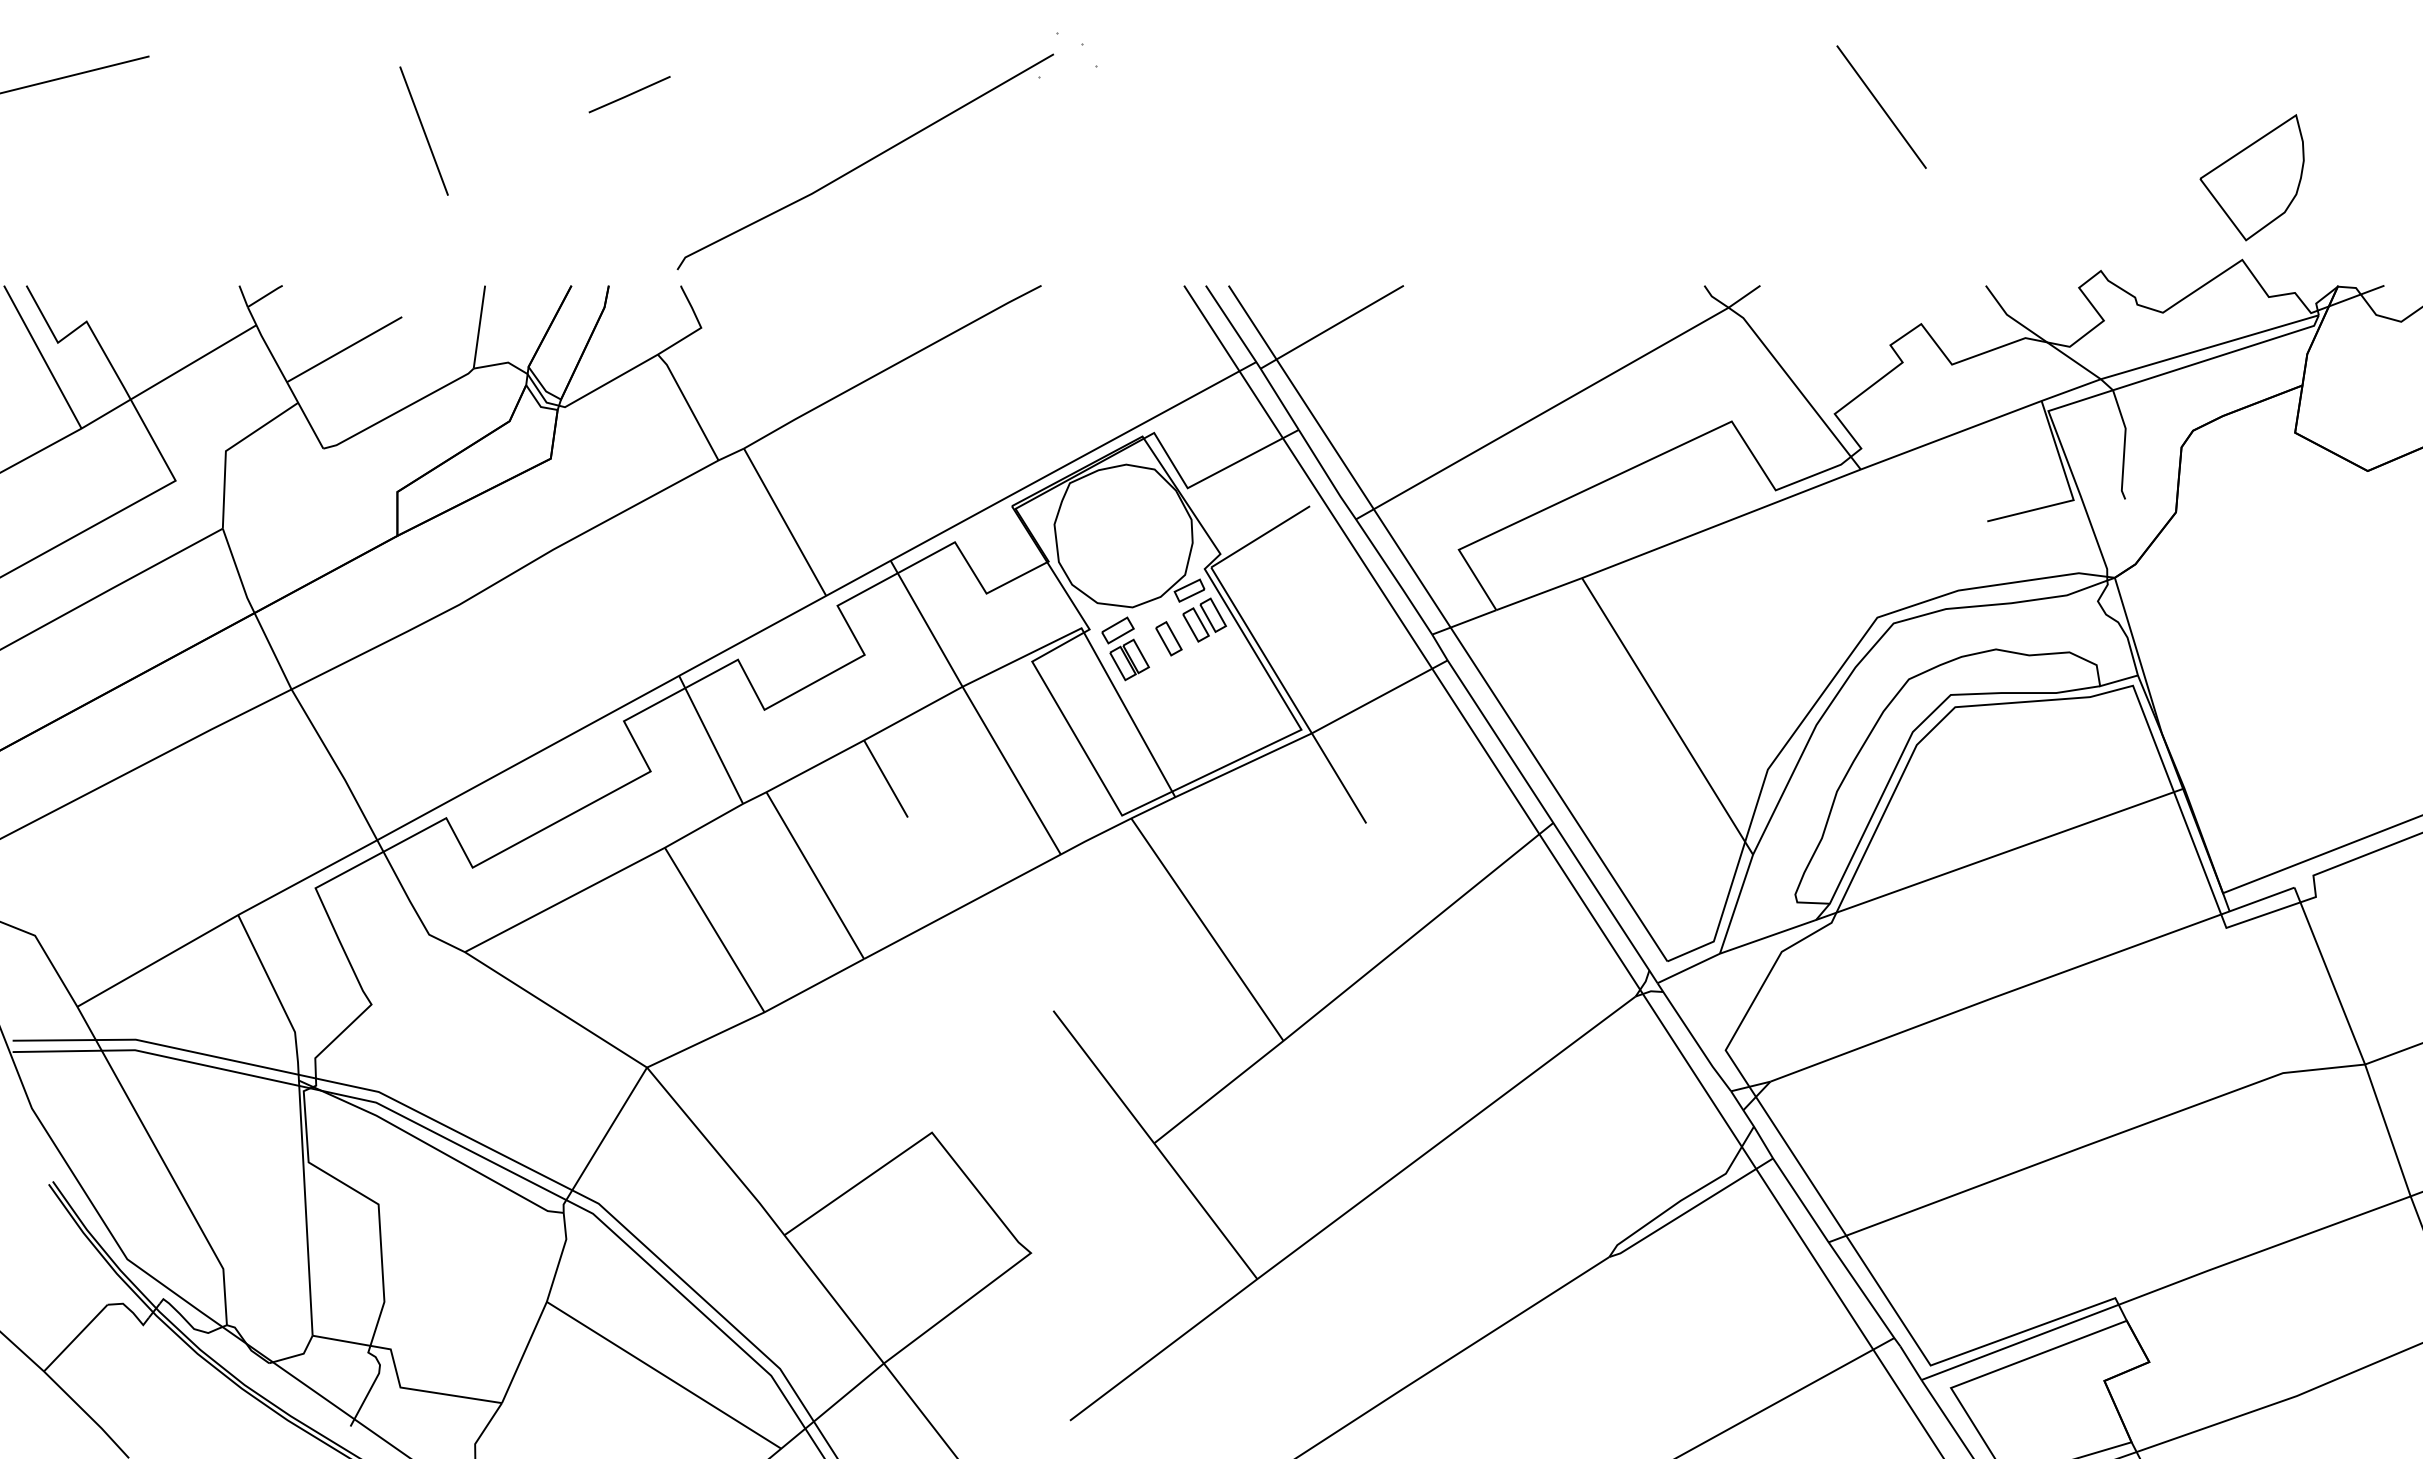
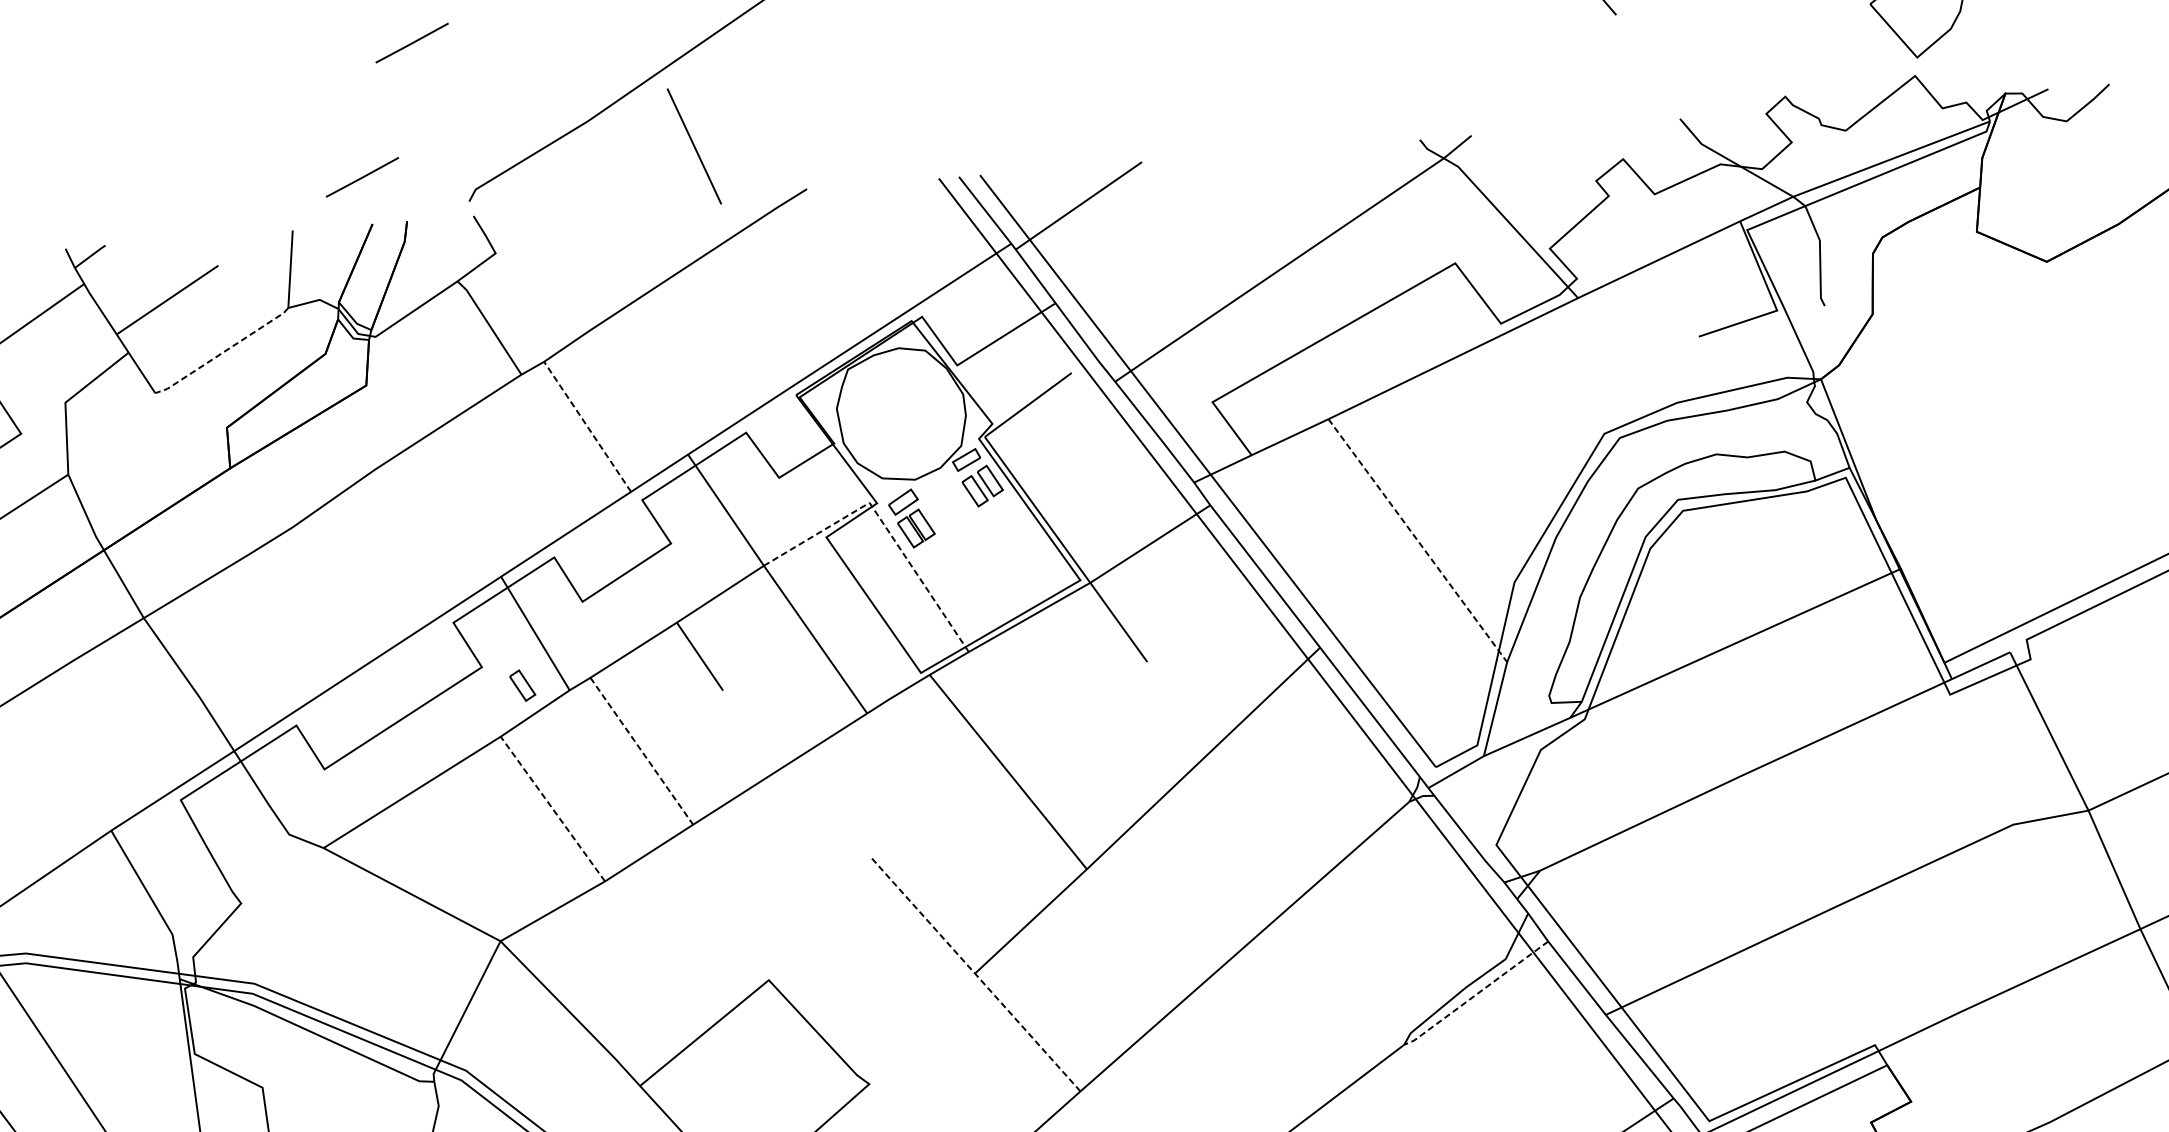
line: (423, 130) -> (693, 145), moved
line: (564, 234) -> (362, 177), added
line: (399, 411) -> (222, 353), solid -> dashed
line: (784, 521) -> (587, 426), solid -> dashed
part: (1168, 638) -> (522, 685), moved
line: (1096, 654) -> (885, 525), solid -> dashed
line: (1667, 716) -> (1417, 540), solid -> dashed
line: (815, 875) -> (641, 751), solid -> dashed
line: (714, 929) -> (552, 808), solid -> dashed
line: (1154, 1144) -> (975, 974), solid -> dashed
line: (1690, 1209) -> (1475, 994), solid -> dashed

